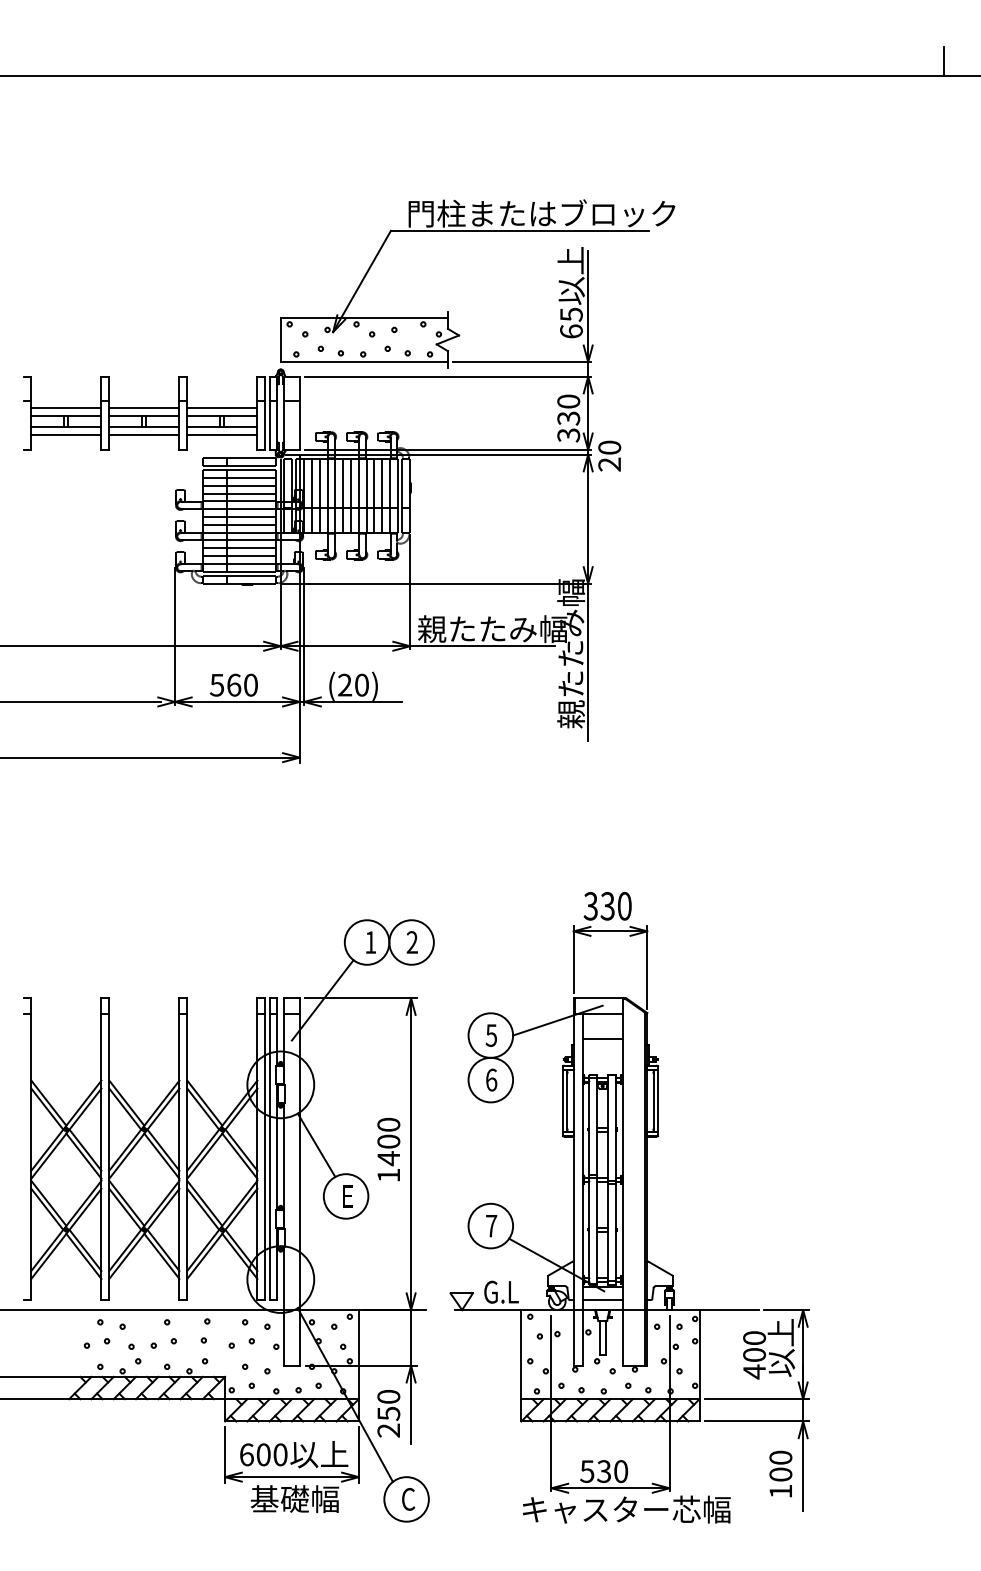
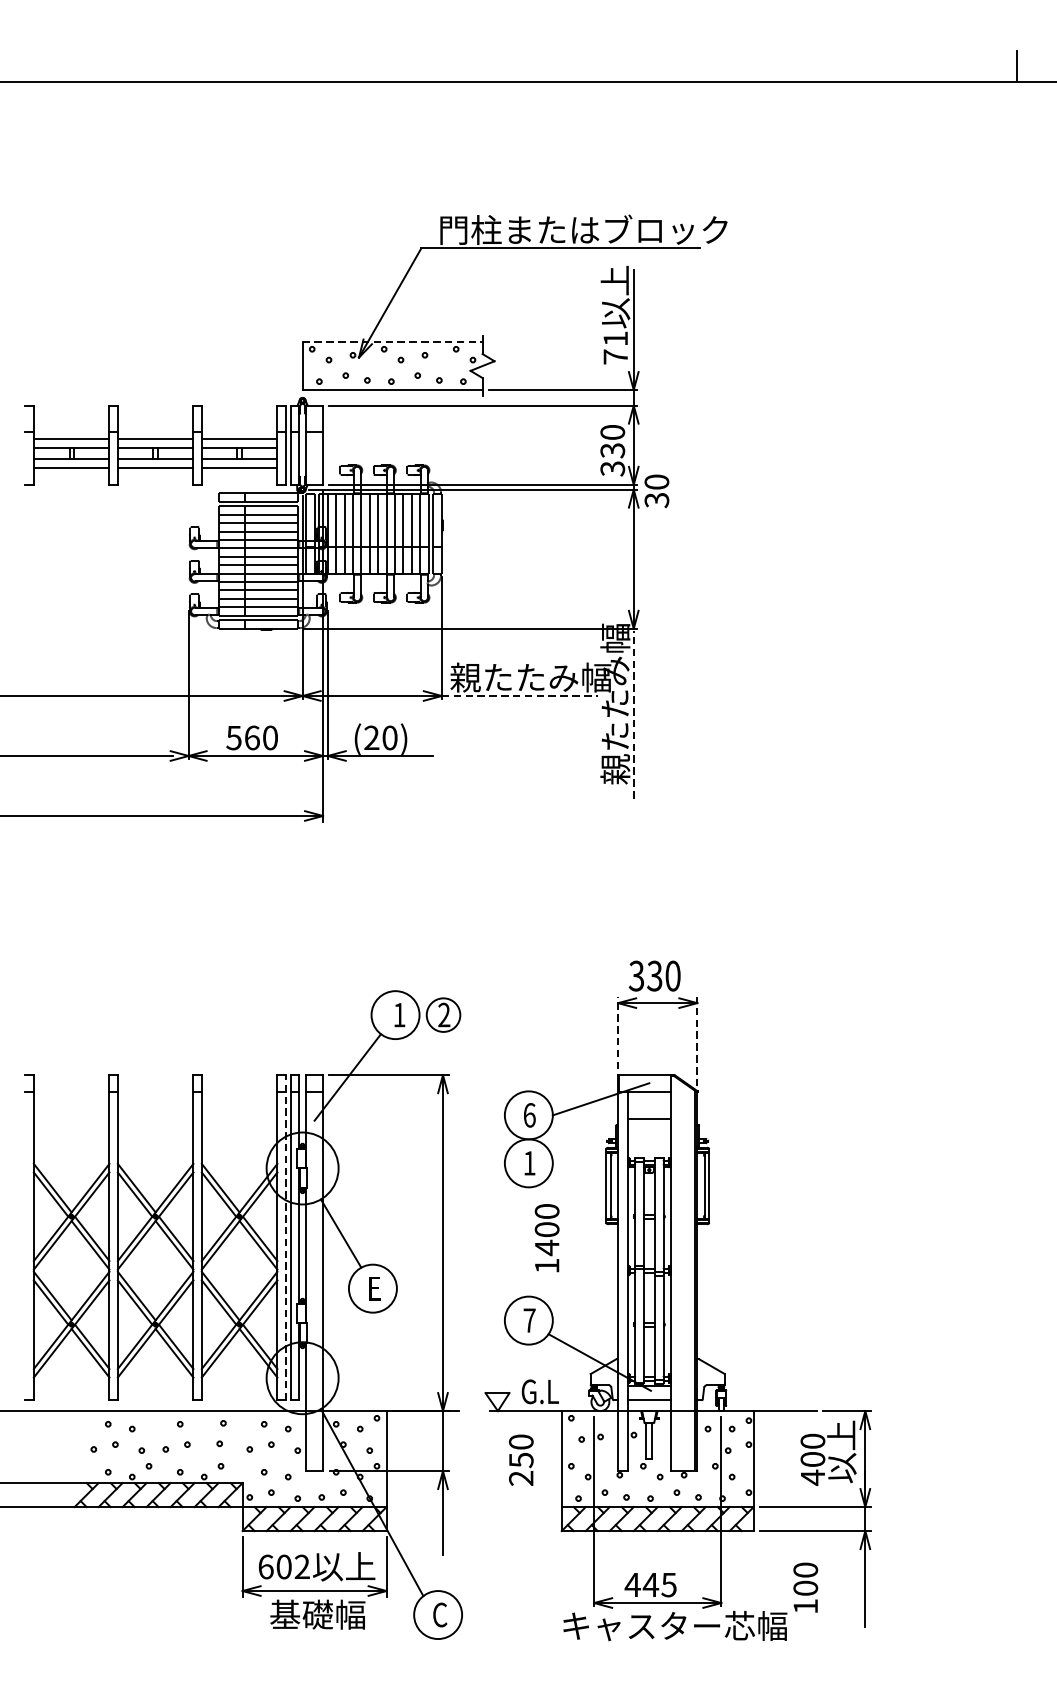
line: (364, 317) -> (392, 341), solid -> dashed
text: (571, 322) -> (615, 347), 65 -> 71
text: (609, 464) -> (656, 500), 20 -> 30
line: (482, 646) -> (519, 696), solid -> dashed
line: (588, 663) -> (634, 714), solid -> dashed
circle: (411, 942) -> (443, 1015), size x0.7
line: (573, 958) -> (617, 1032), solid -> dashed
line: (647, 966) -> (697, 1040), solid -> dashed
text: (491, 1035) -> (529, 1115), 5 -> 6
text: (491, 1079) -> (529, 1162), 6 -> 1
line: (265, 1149) -> (286, 1238), solid -> dashed
text: (388, 1149) -> (546, 1238), moved
text: (388, 1413) -> (520, 1460), moved
text: (280, 1454) -> (302, 1566), 600 -> 602
text: (603, 1471) -> (650, 1584), 530 -> 445
text: (780, 1473) -> (805, 1587), moved

